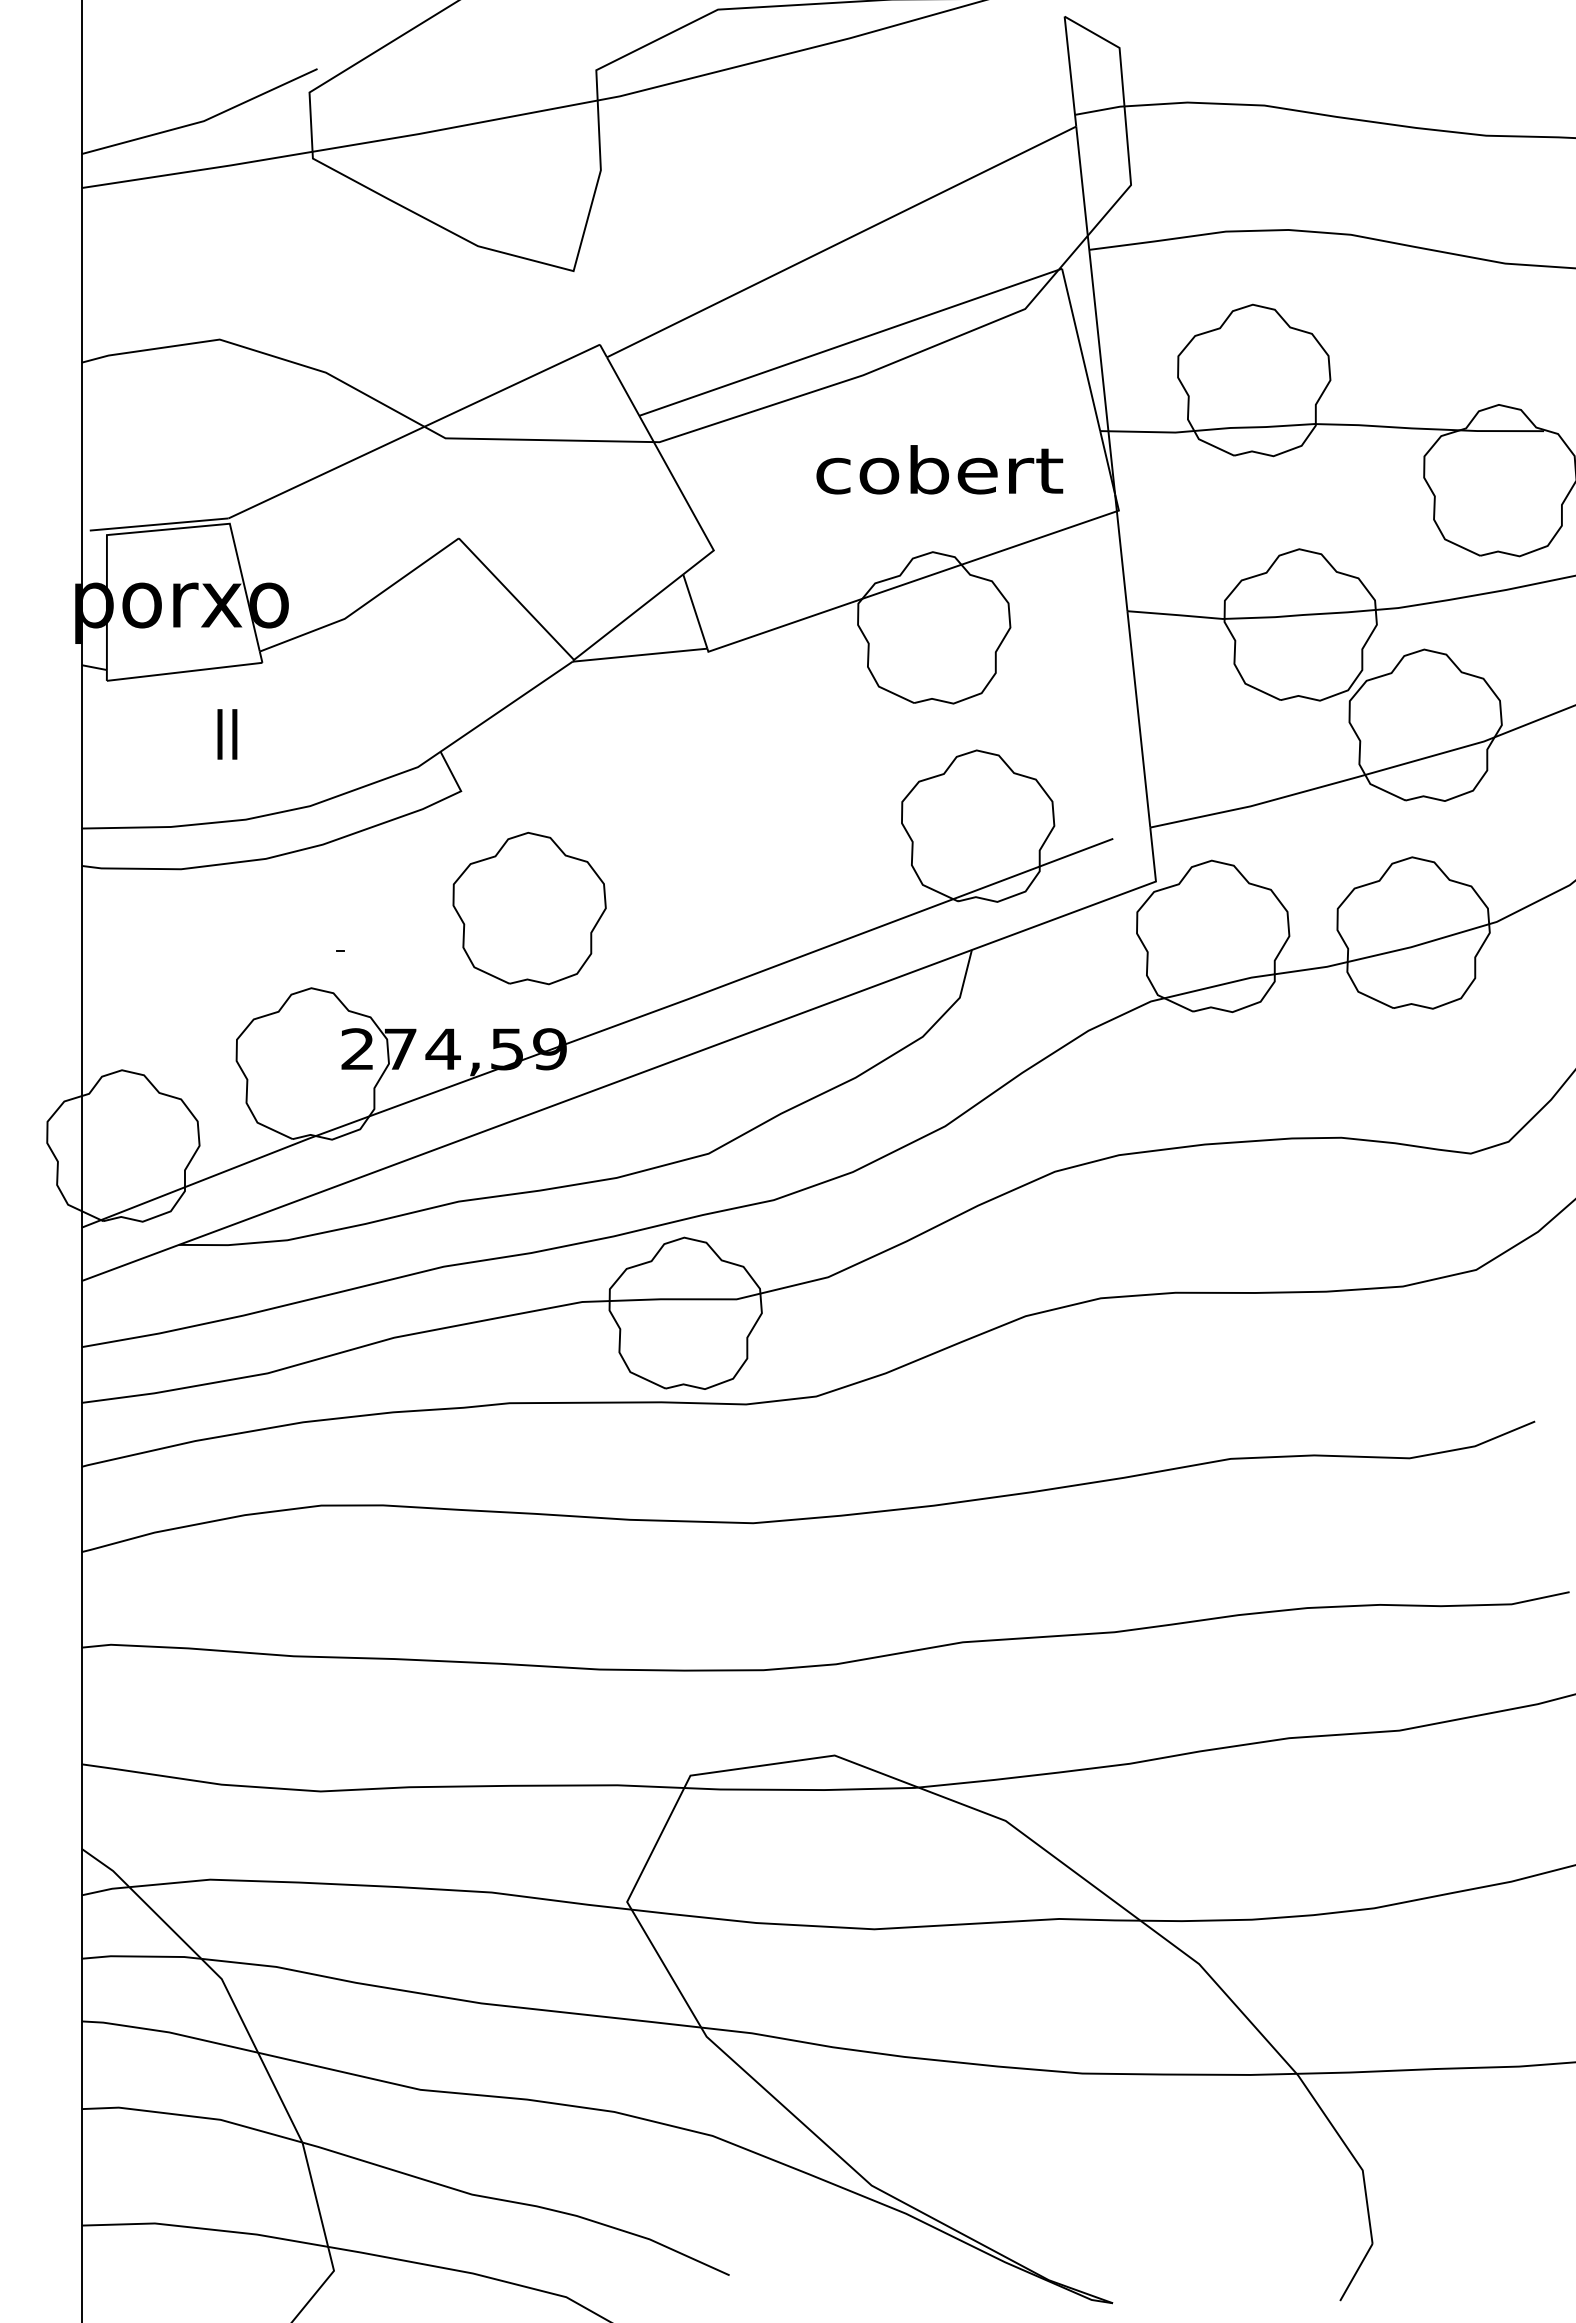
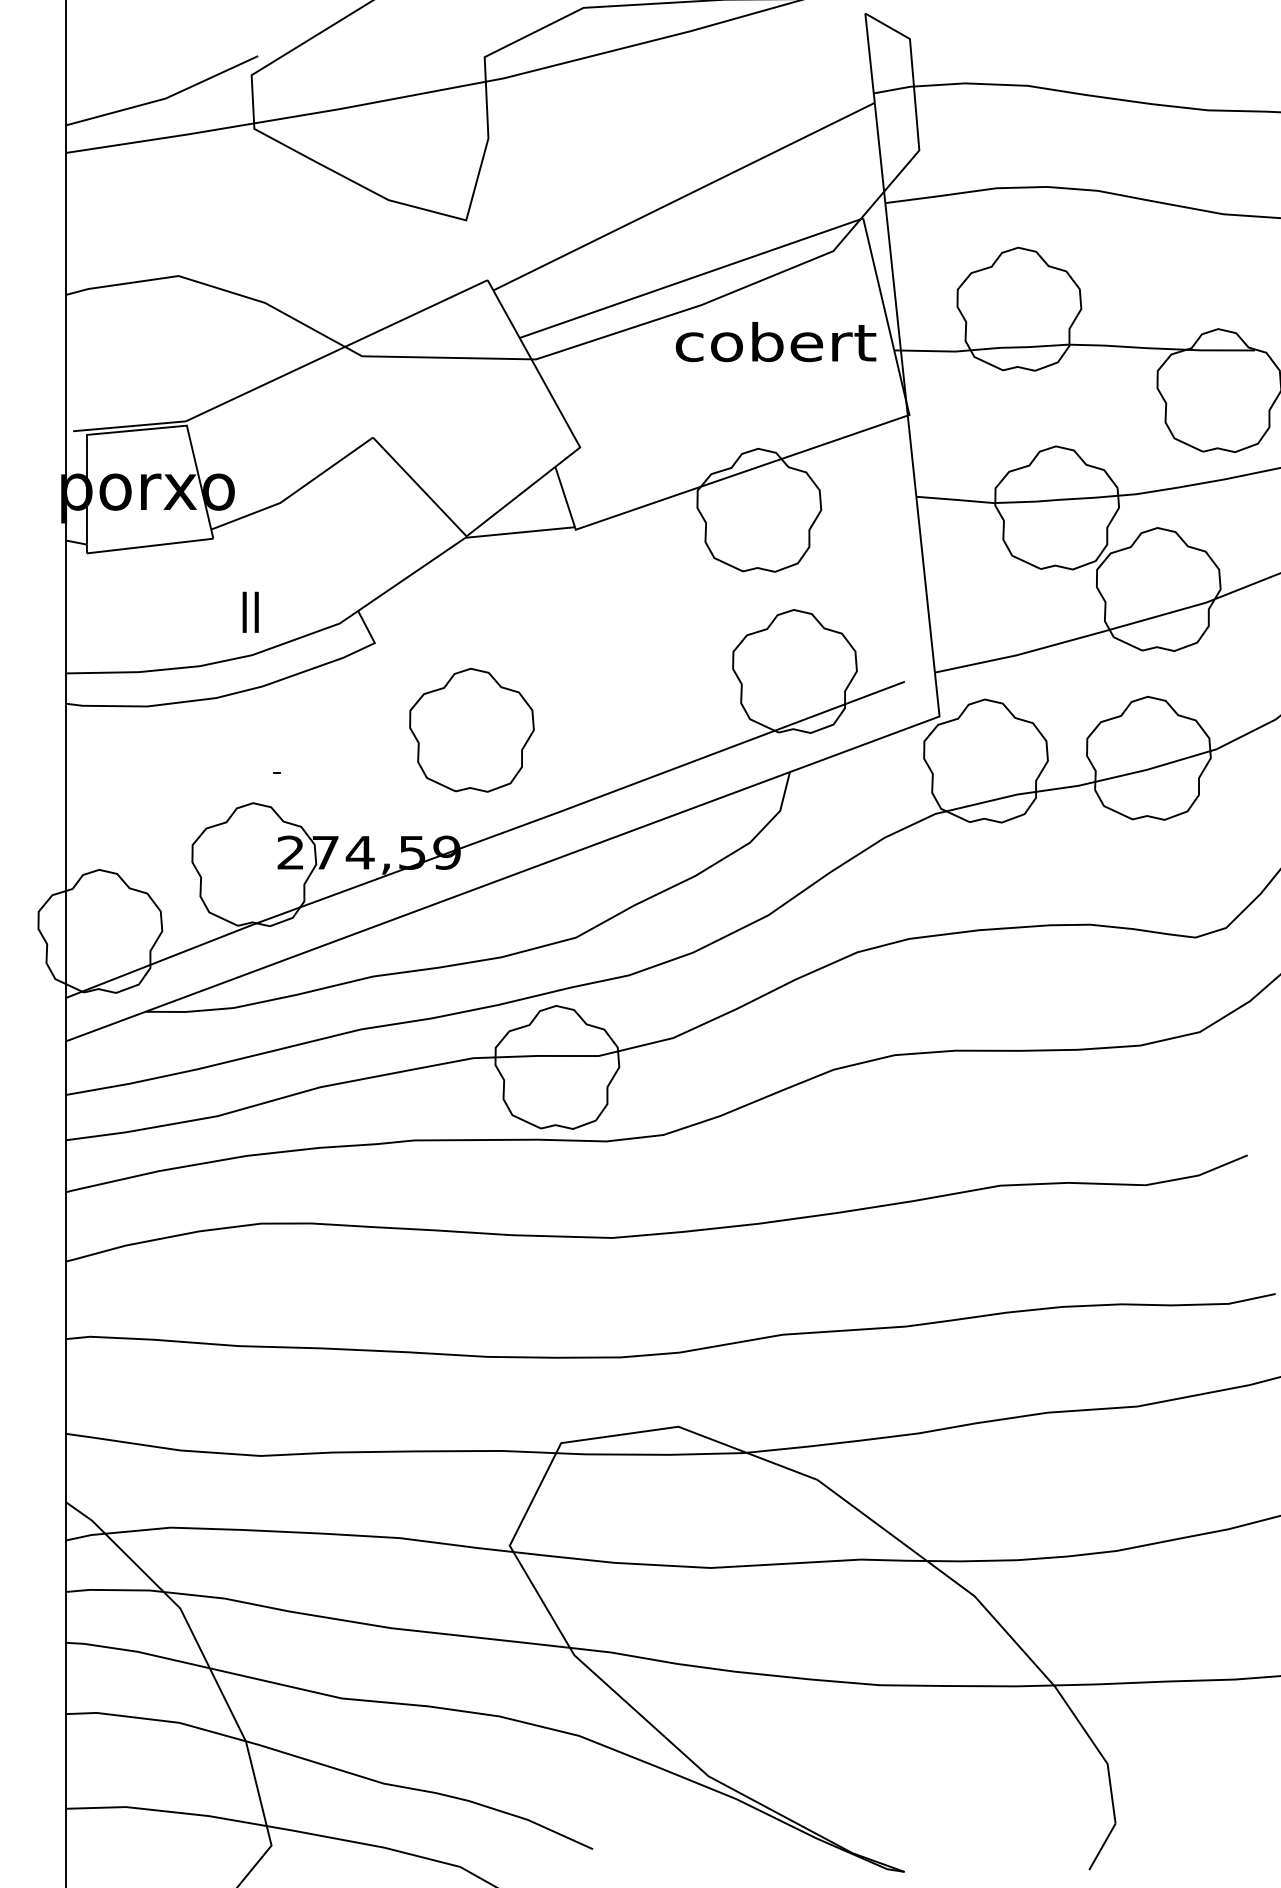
text: (939, 469) -> (775, 341), moved
text: (227, 734) -> (250, 612), moved
part: (529, 908) -> (471, 730), moved

